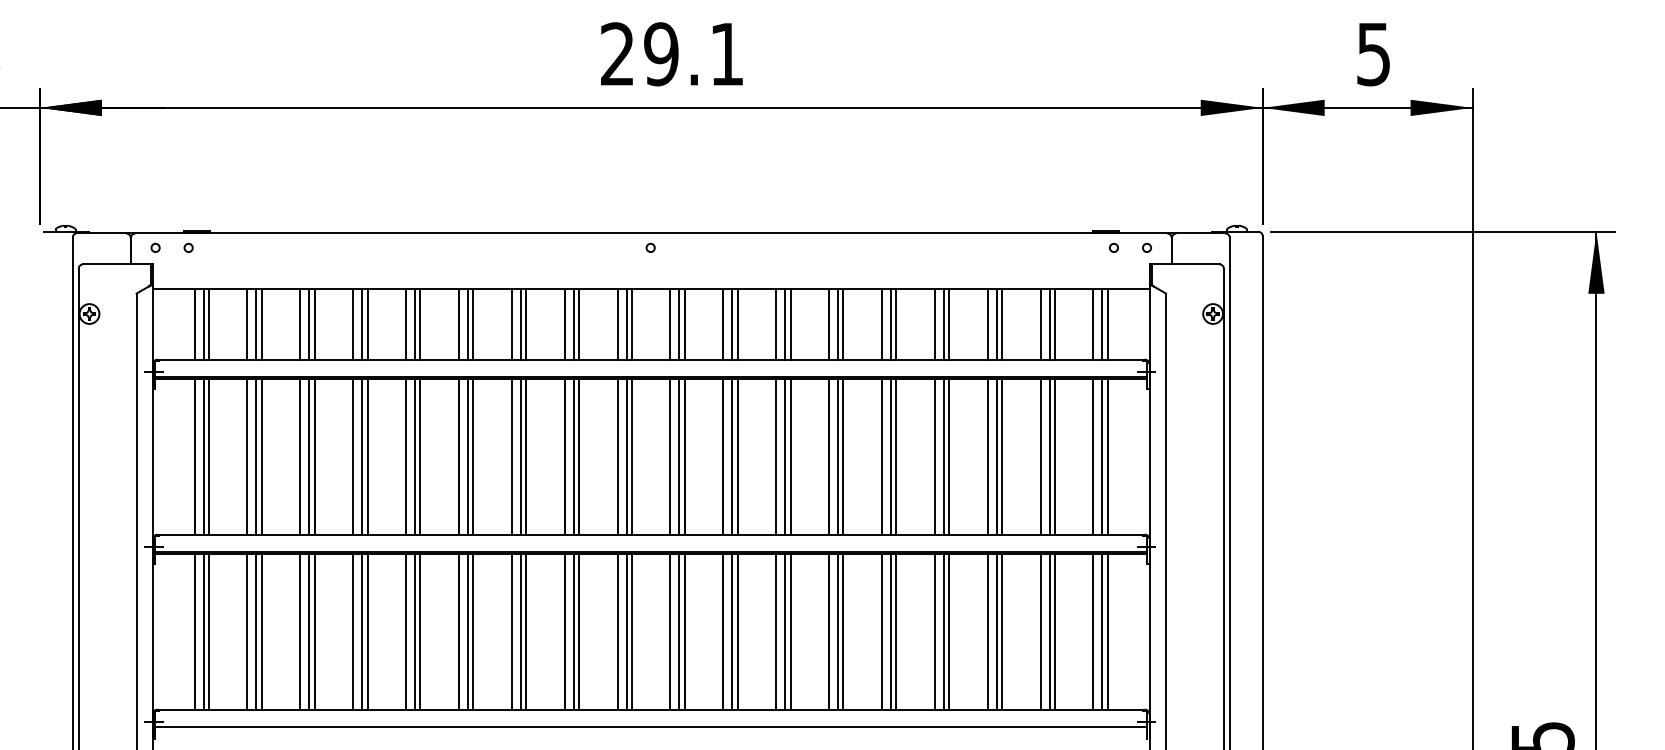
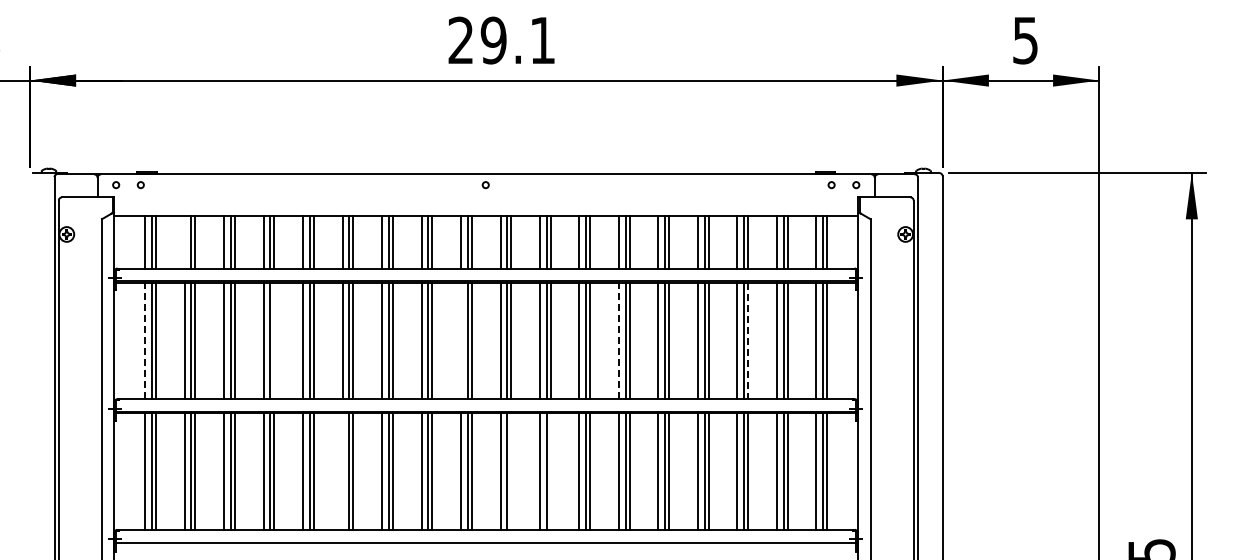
line: (247, 323) -> (184, 241), removed
line: (194, 456) -> (145, 340), solid -> dashed
line: (367, 456) -> (274, 340), removed
line: (618, 456) -> (461, 340), removed
line: (828, 456) -> (618, 340), solid -> dashed
line: (1002, 457) -> (748, 341), solid -> dashed
line: (458, 631) -> (342, 471), removed
line: (685, 631) -> (511, 471), removed
line: (737, 631) -> (550, 471), removed

